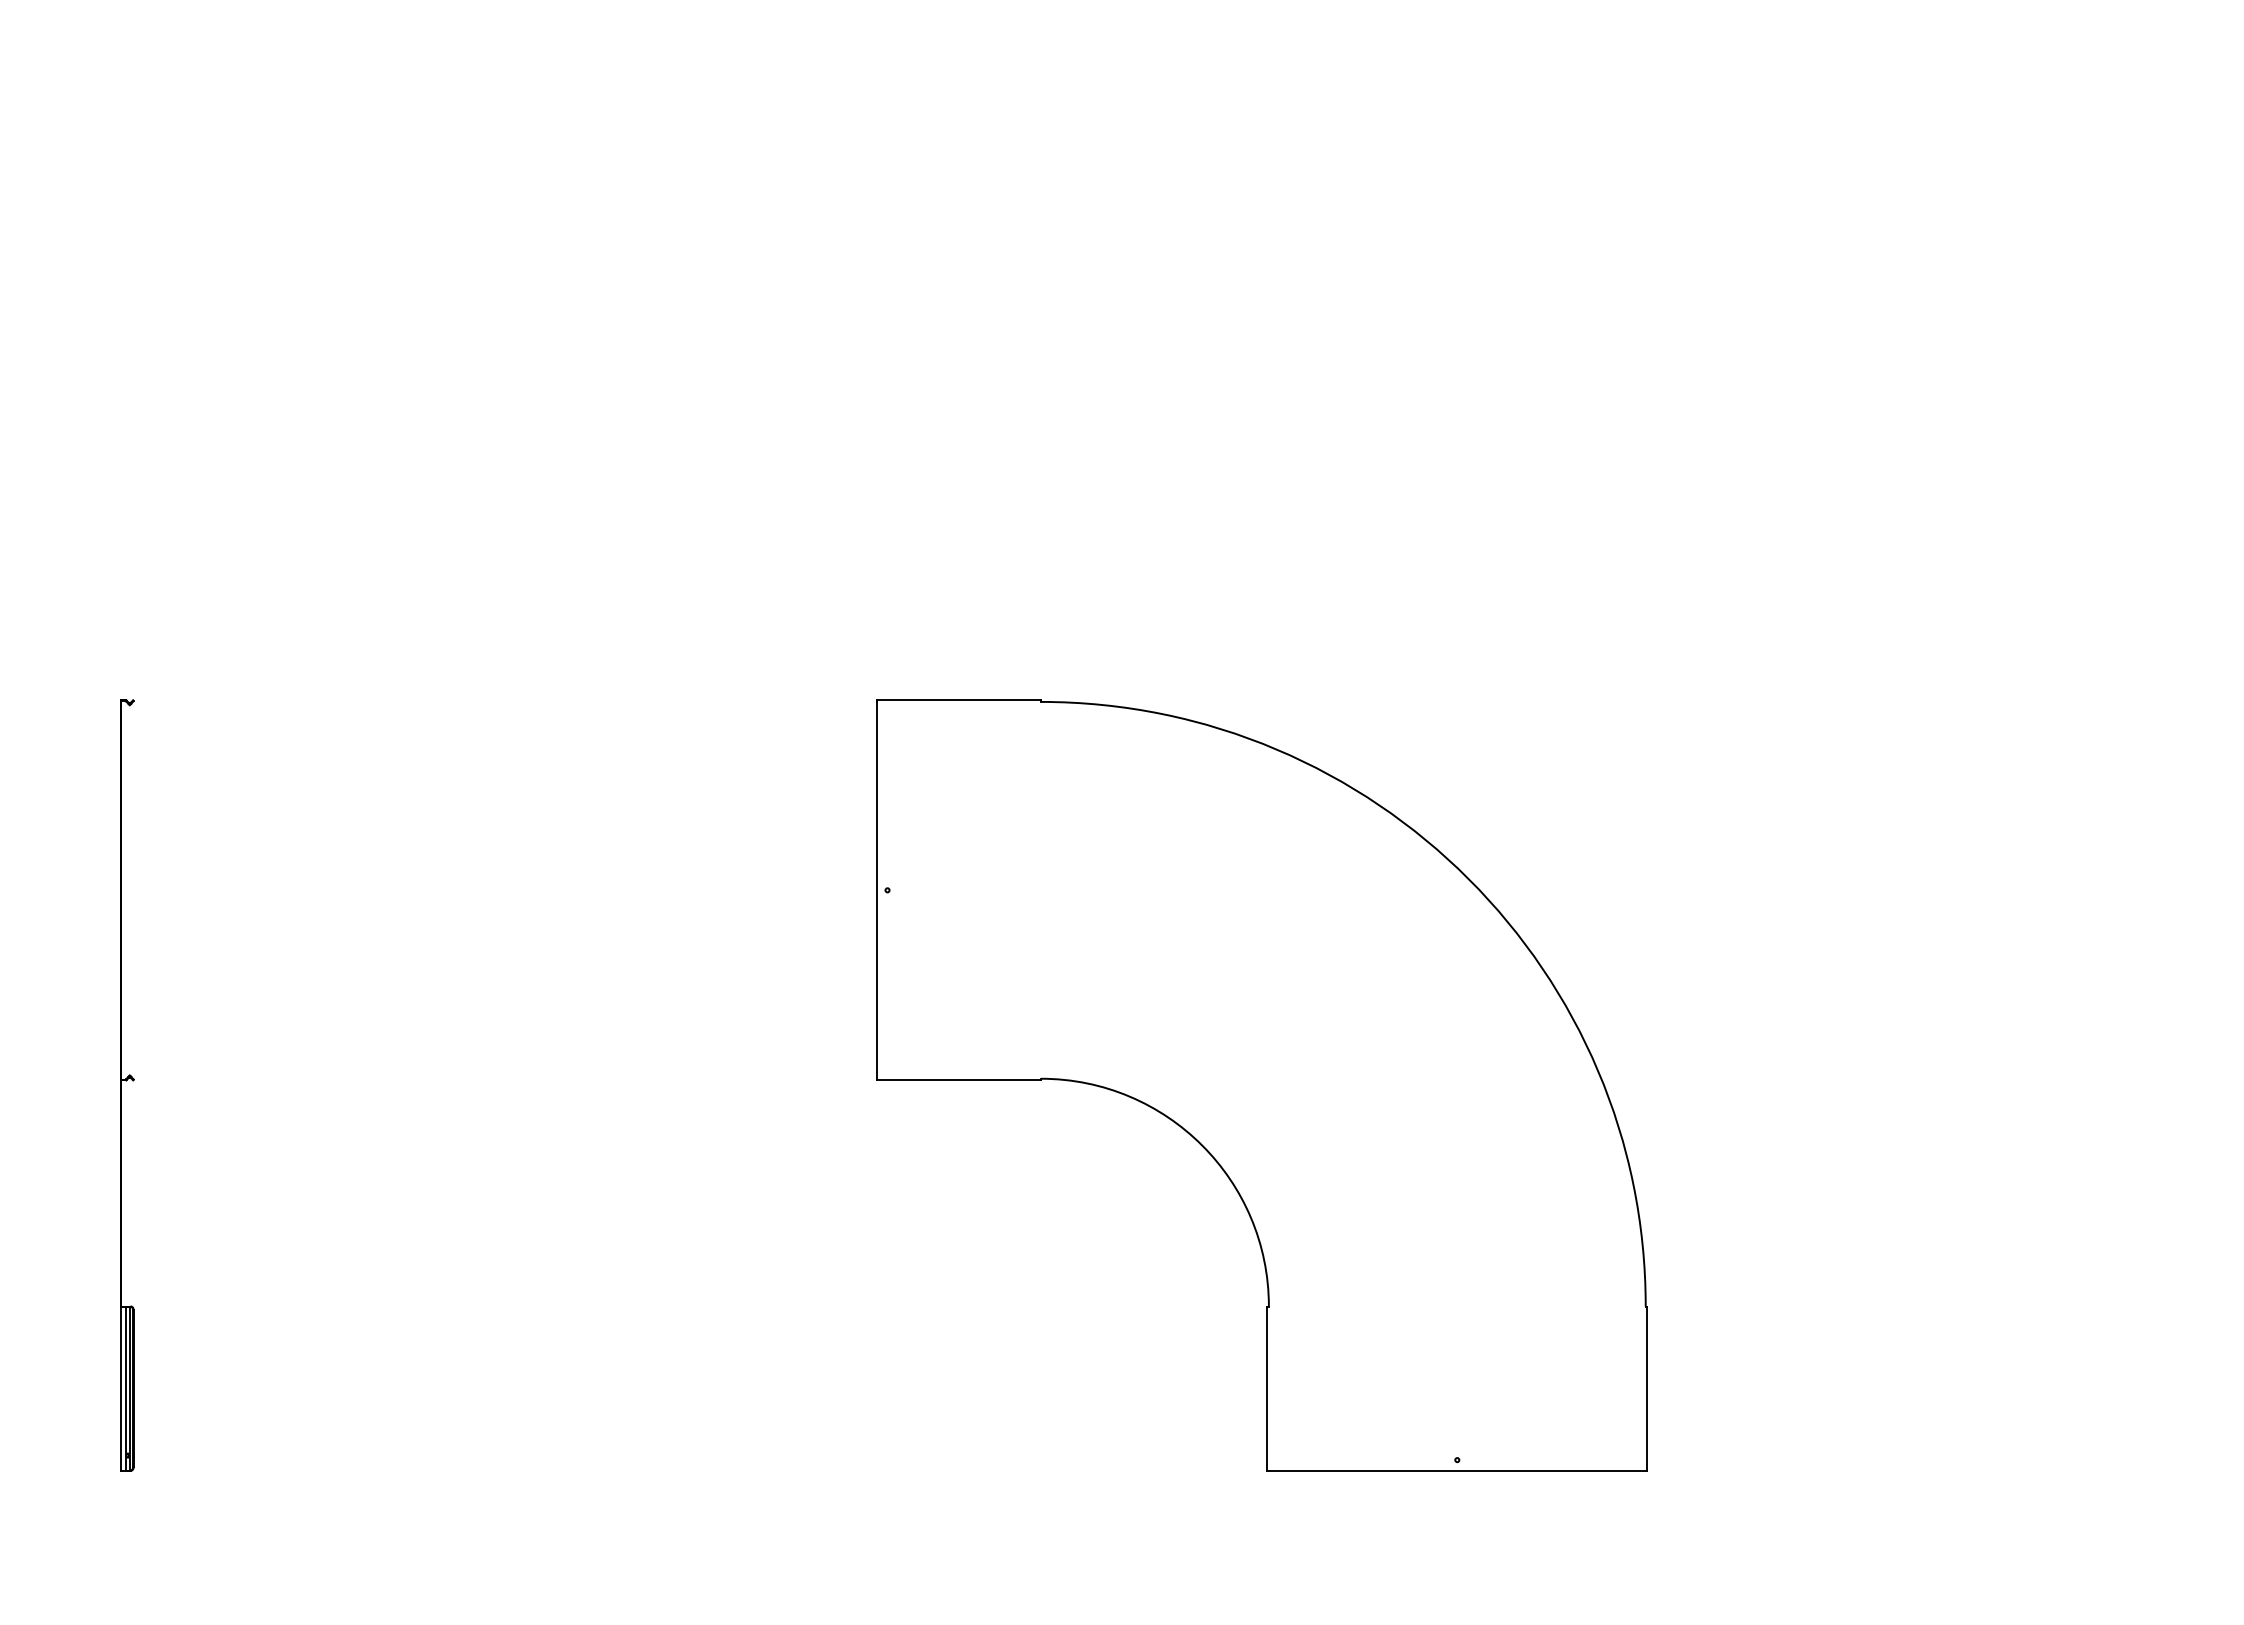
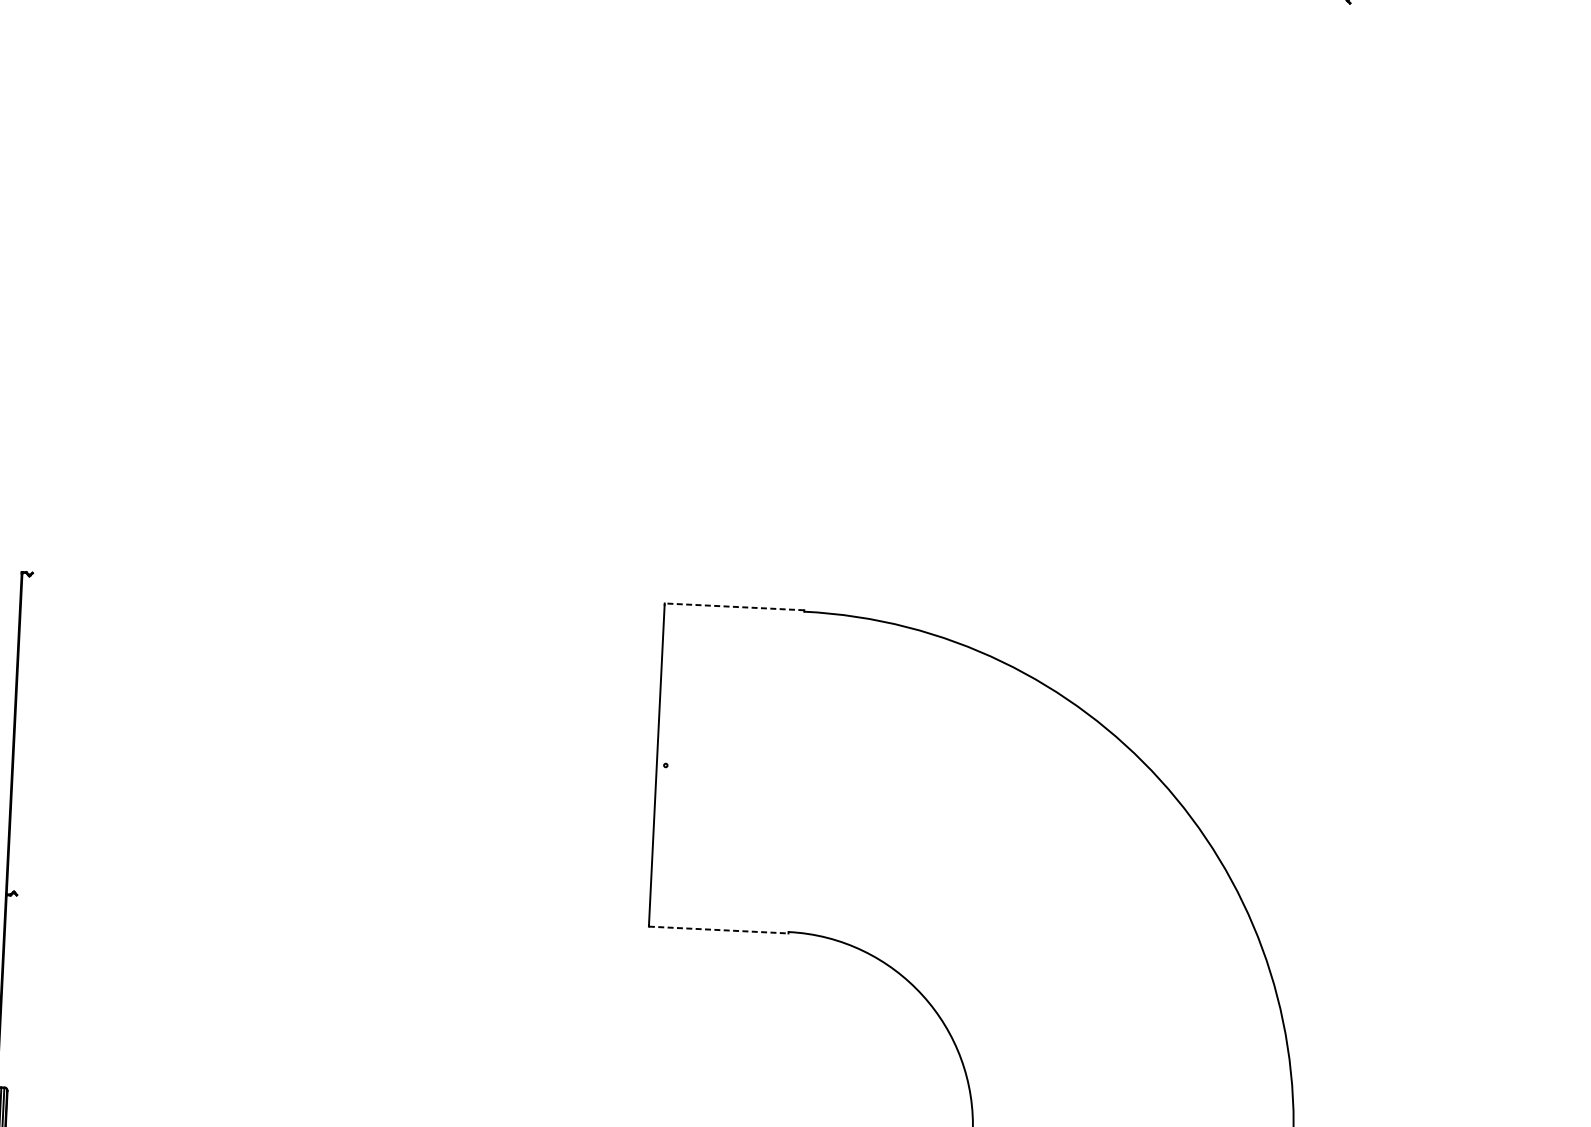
line: (958, 700) -> (734, 607), solid -> dashed
line: (959, 1080) -> (719, 930), solid -> dashed

